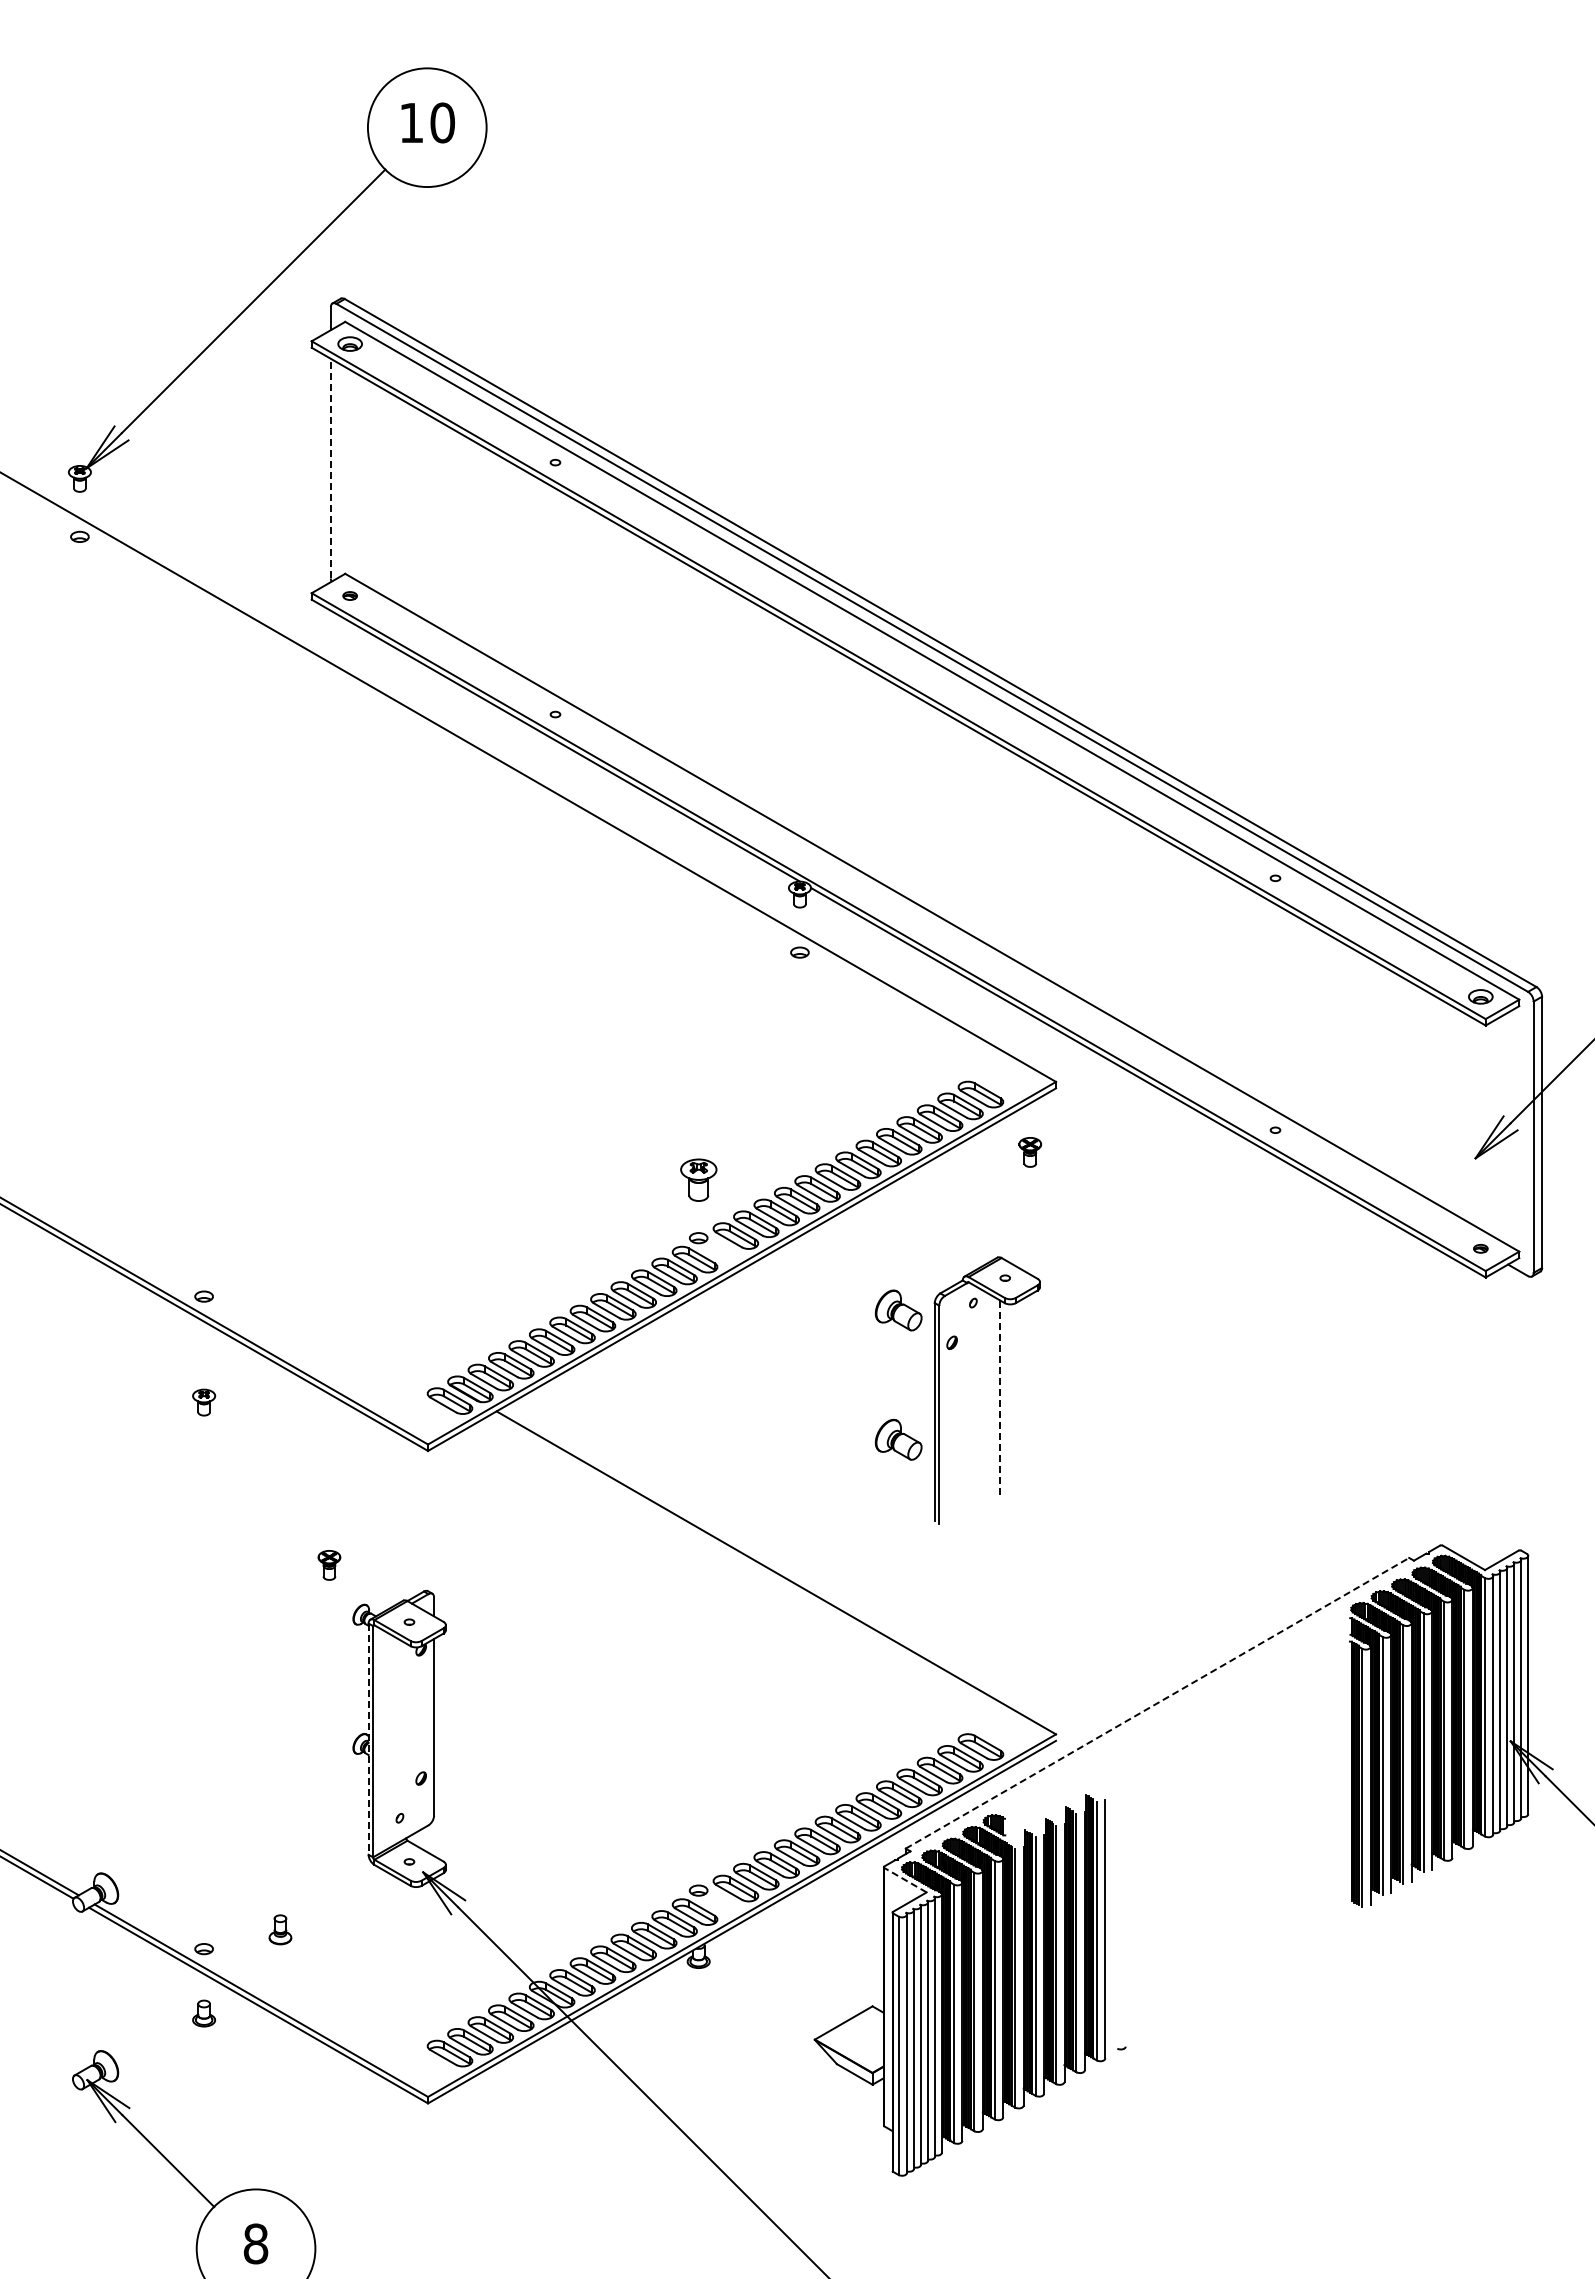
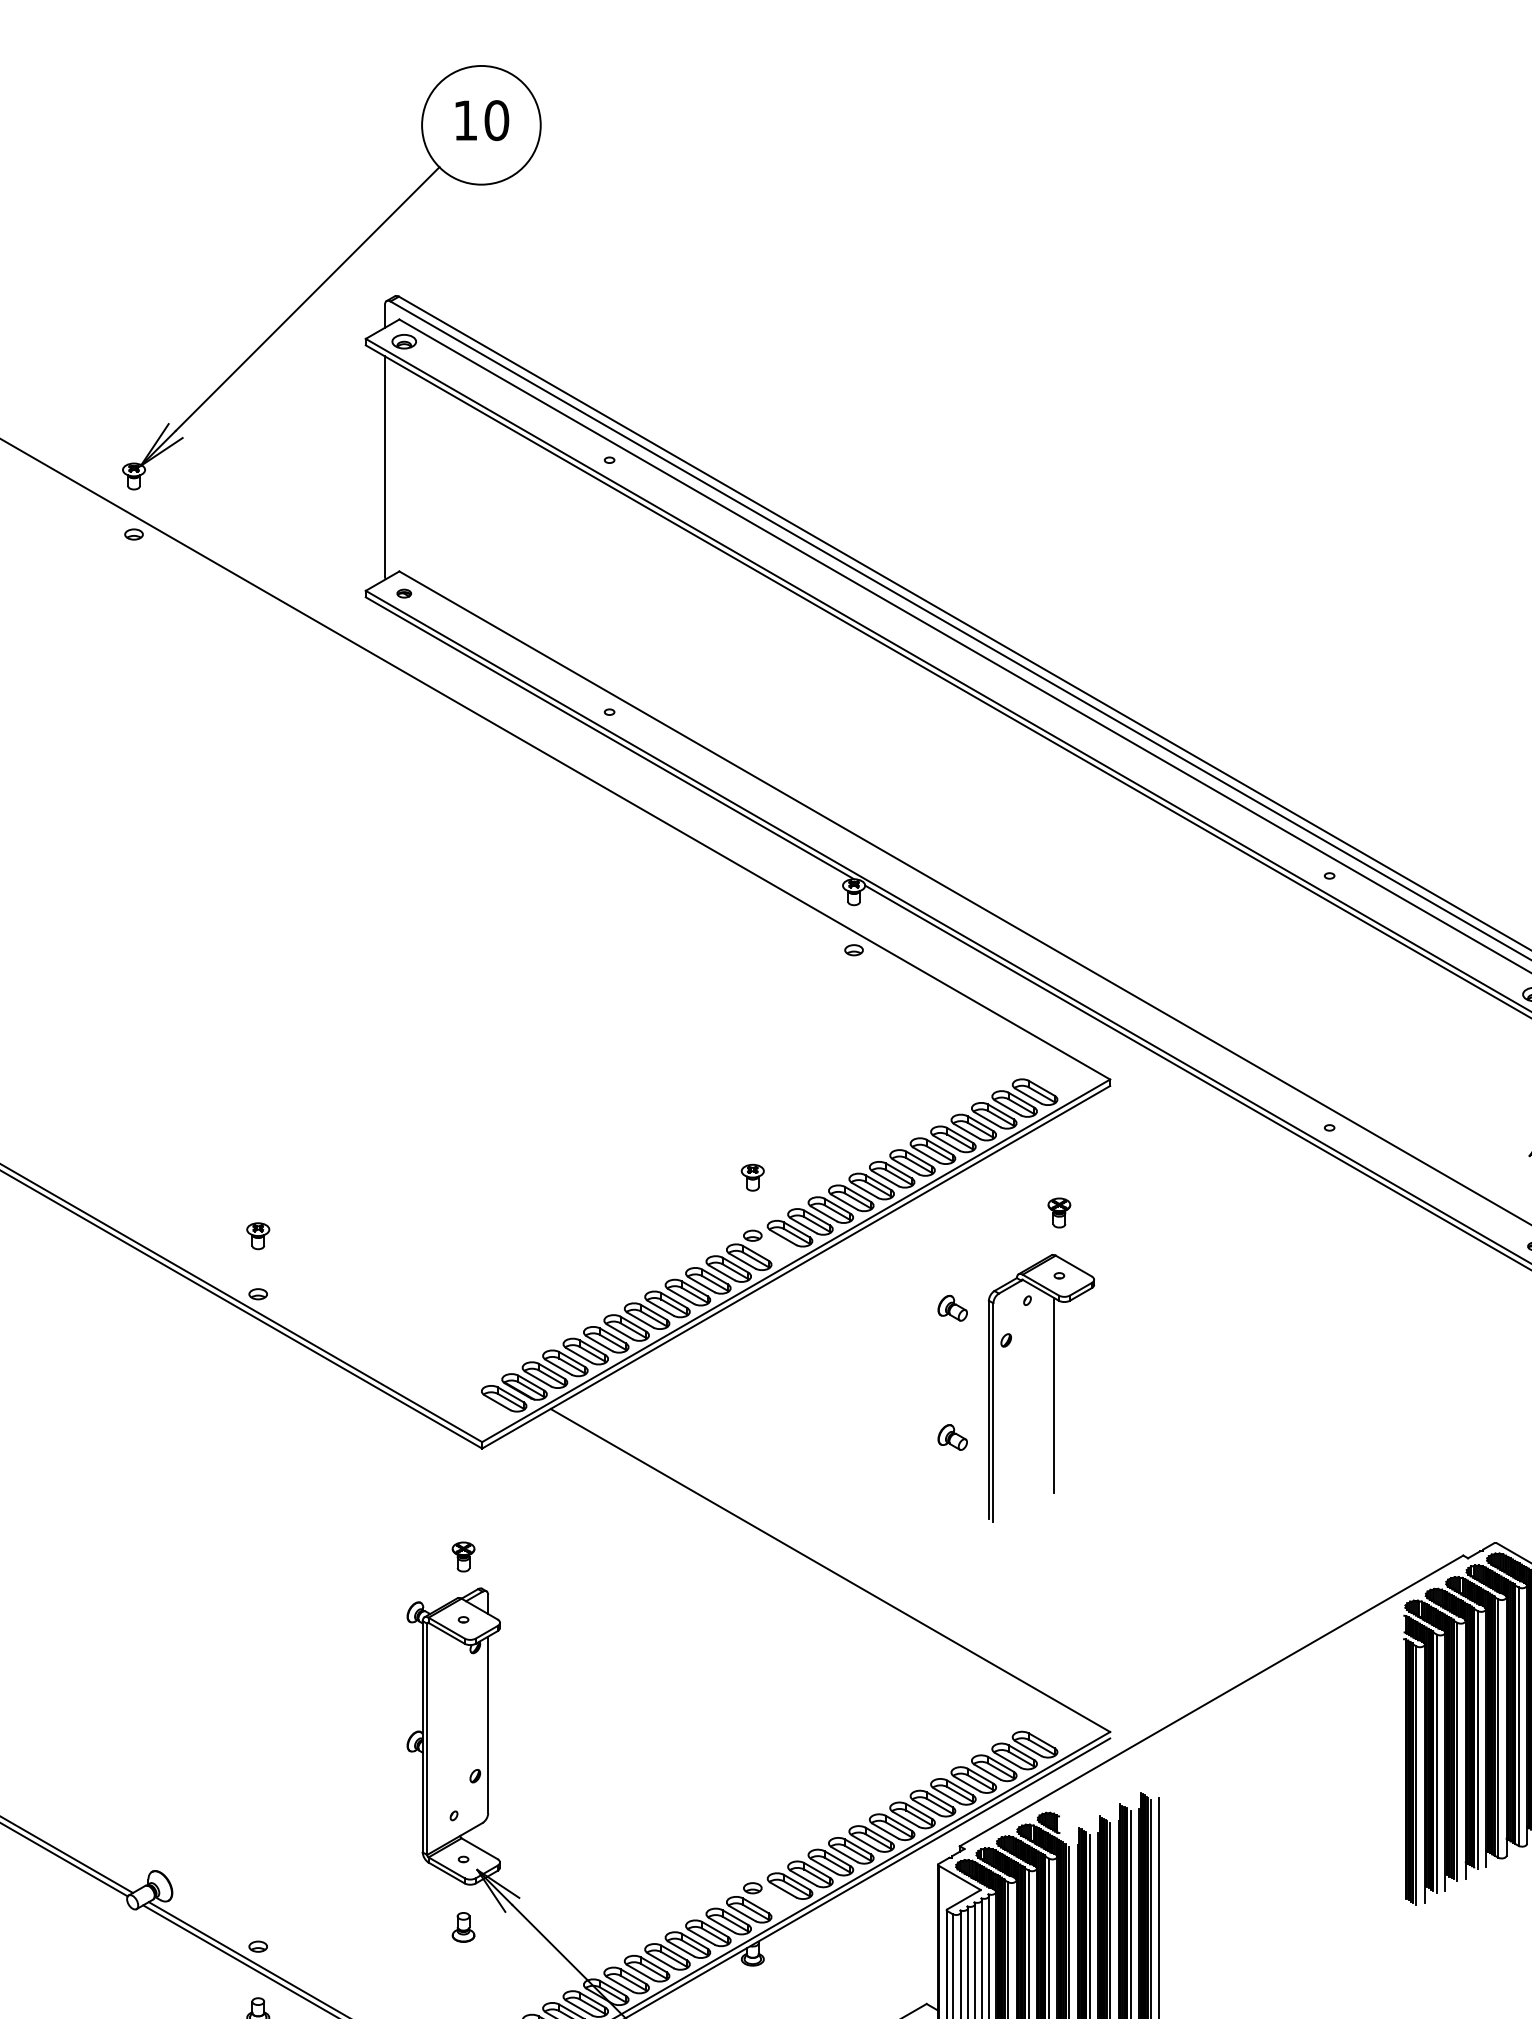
line: (330, 468) -> (384, 466), dashed -> solid
part: (1030, 1152) -> (1059, 1213), moved
part: (698, 1179) -> (752, 1177), size x0.62
part: (898, 1310) -> (952, 1308), size x0.62
line: (1000, 1398) -> (1054, 1396), dashed -> solid
part: (204, 1402) -> (258, 1236), moved
part: (898, 1439) -> (952, 1437), size x0.62
part: (329, 1565) -> (463, 1557), moved
line: (1157, 1703) -> (1211, 1701), dashed -> solid
line: (368, 1739) -> (422, 1737), dashed -> solid
line: (905, 1879) -> (959, 1877), dashed -> solid
part: (280, 1929) -> (463, 1927), moved

